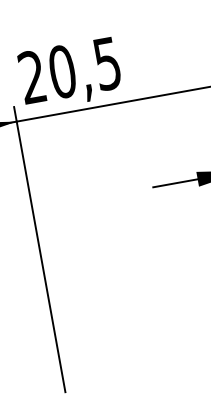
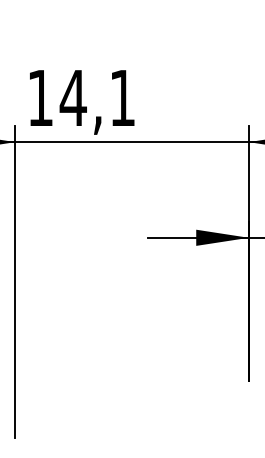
text: (69, 69) -> (81, 97), 20,5 -> 14,1

